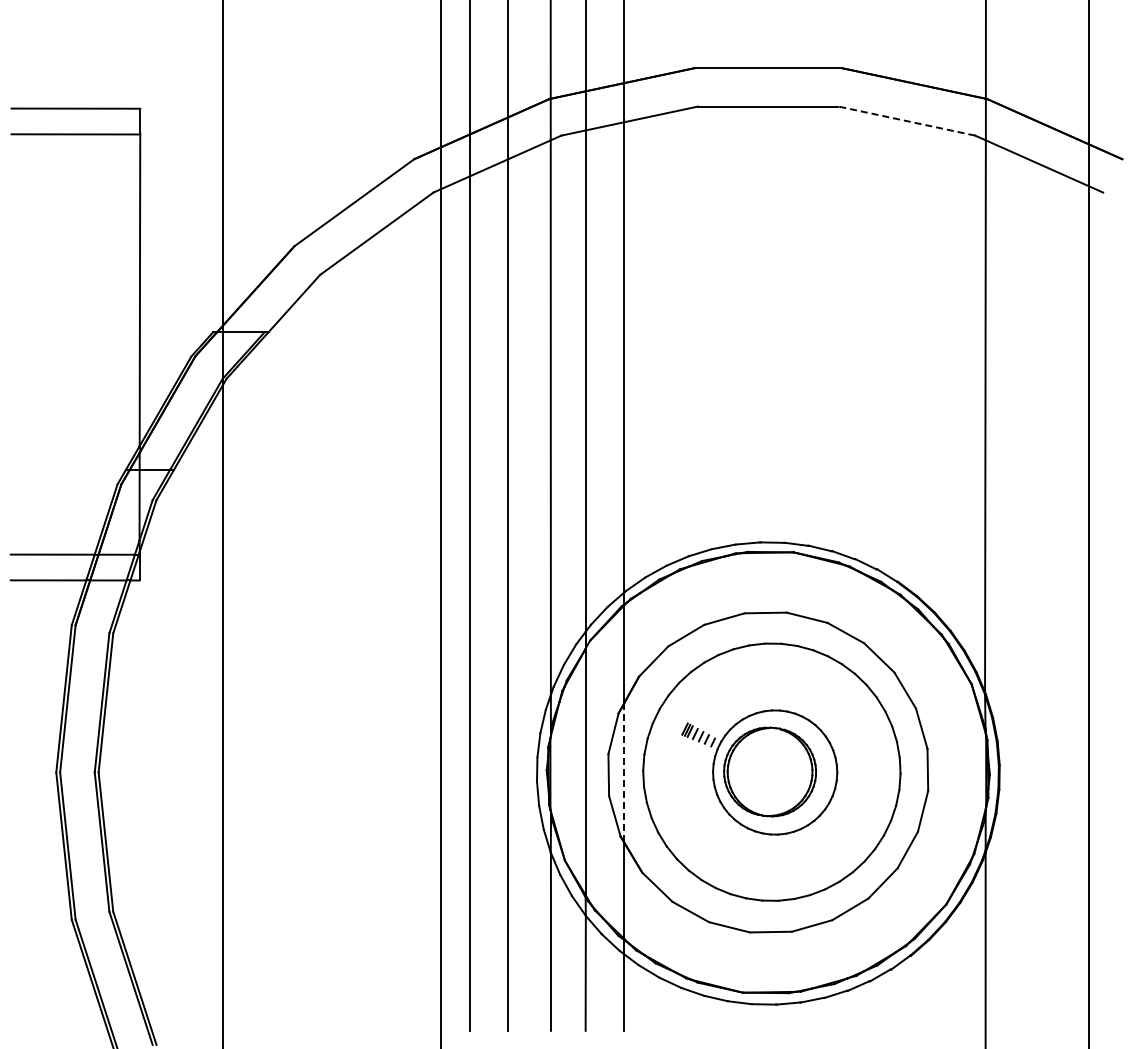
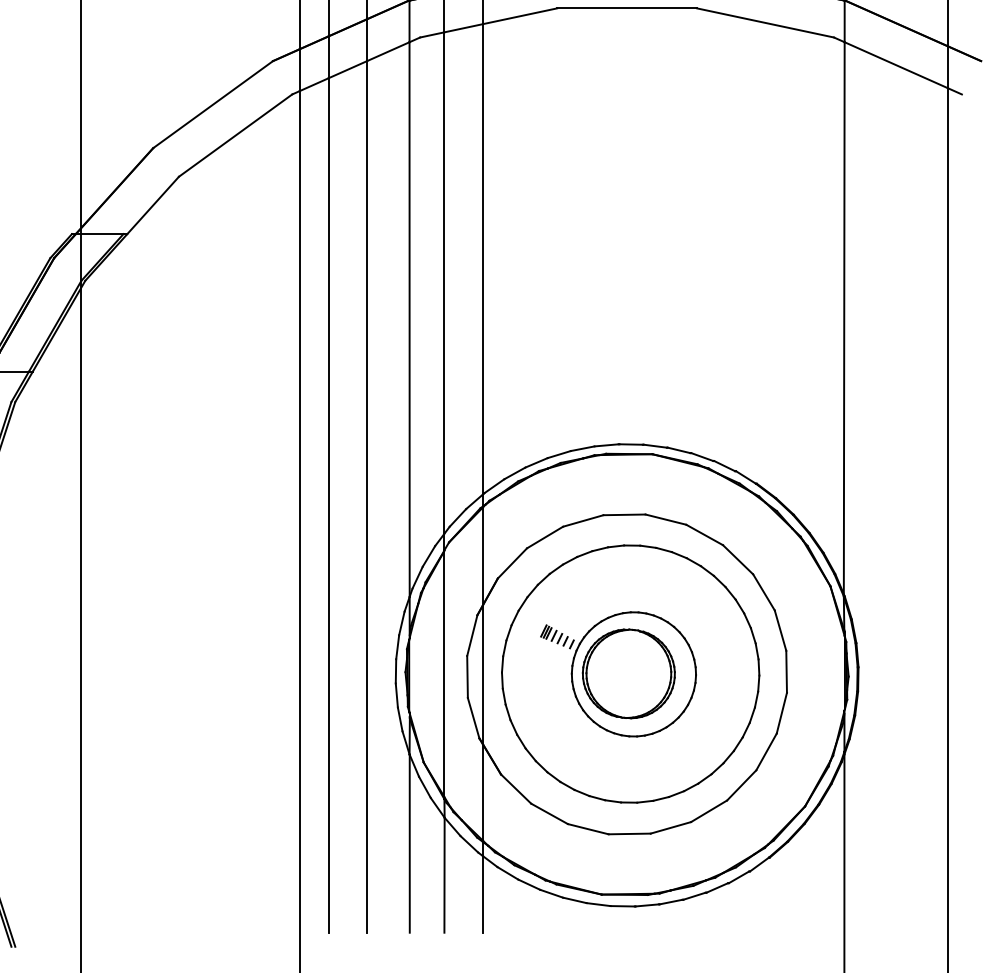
line: (906, 120) -> (765, 22), dashed -> solid
line: (624, 772) -> (483, 674), dashed -> solid

